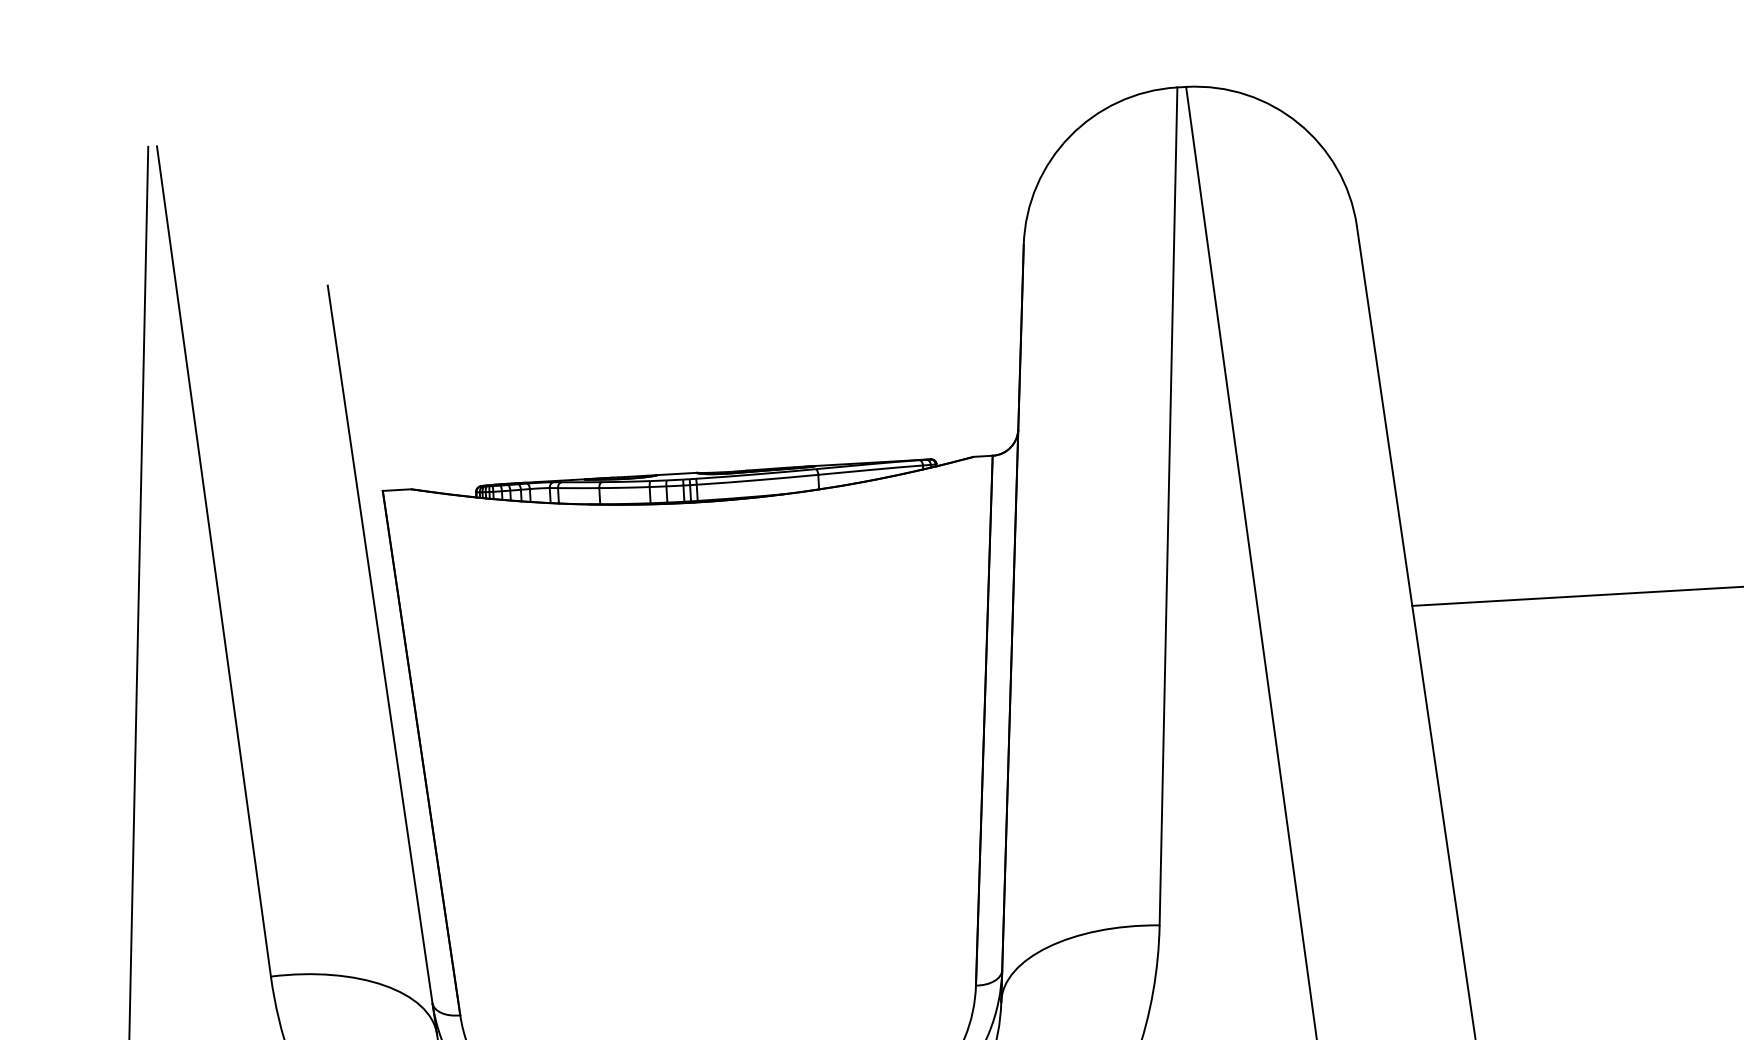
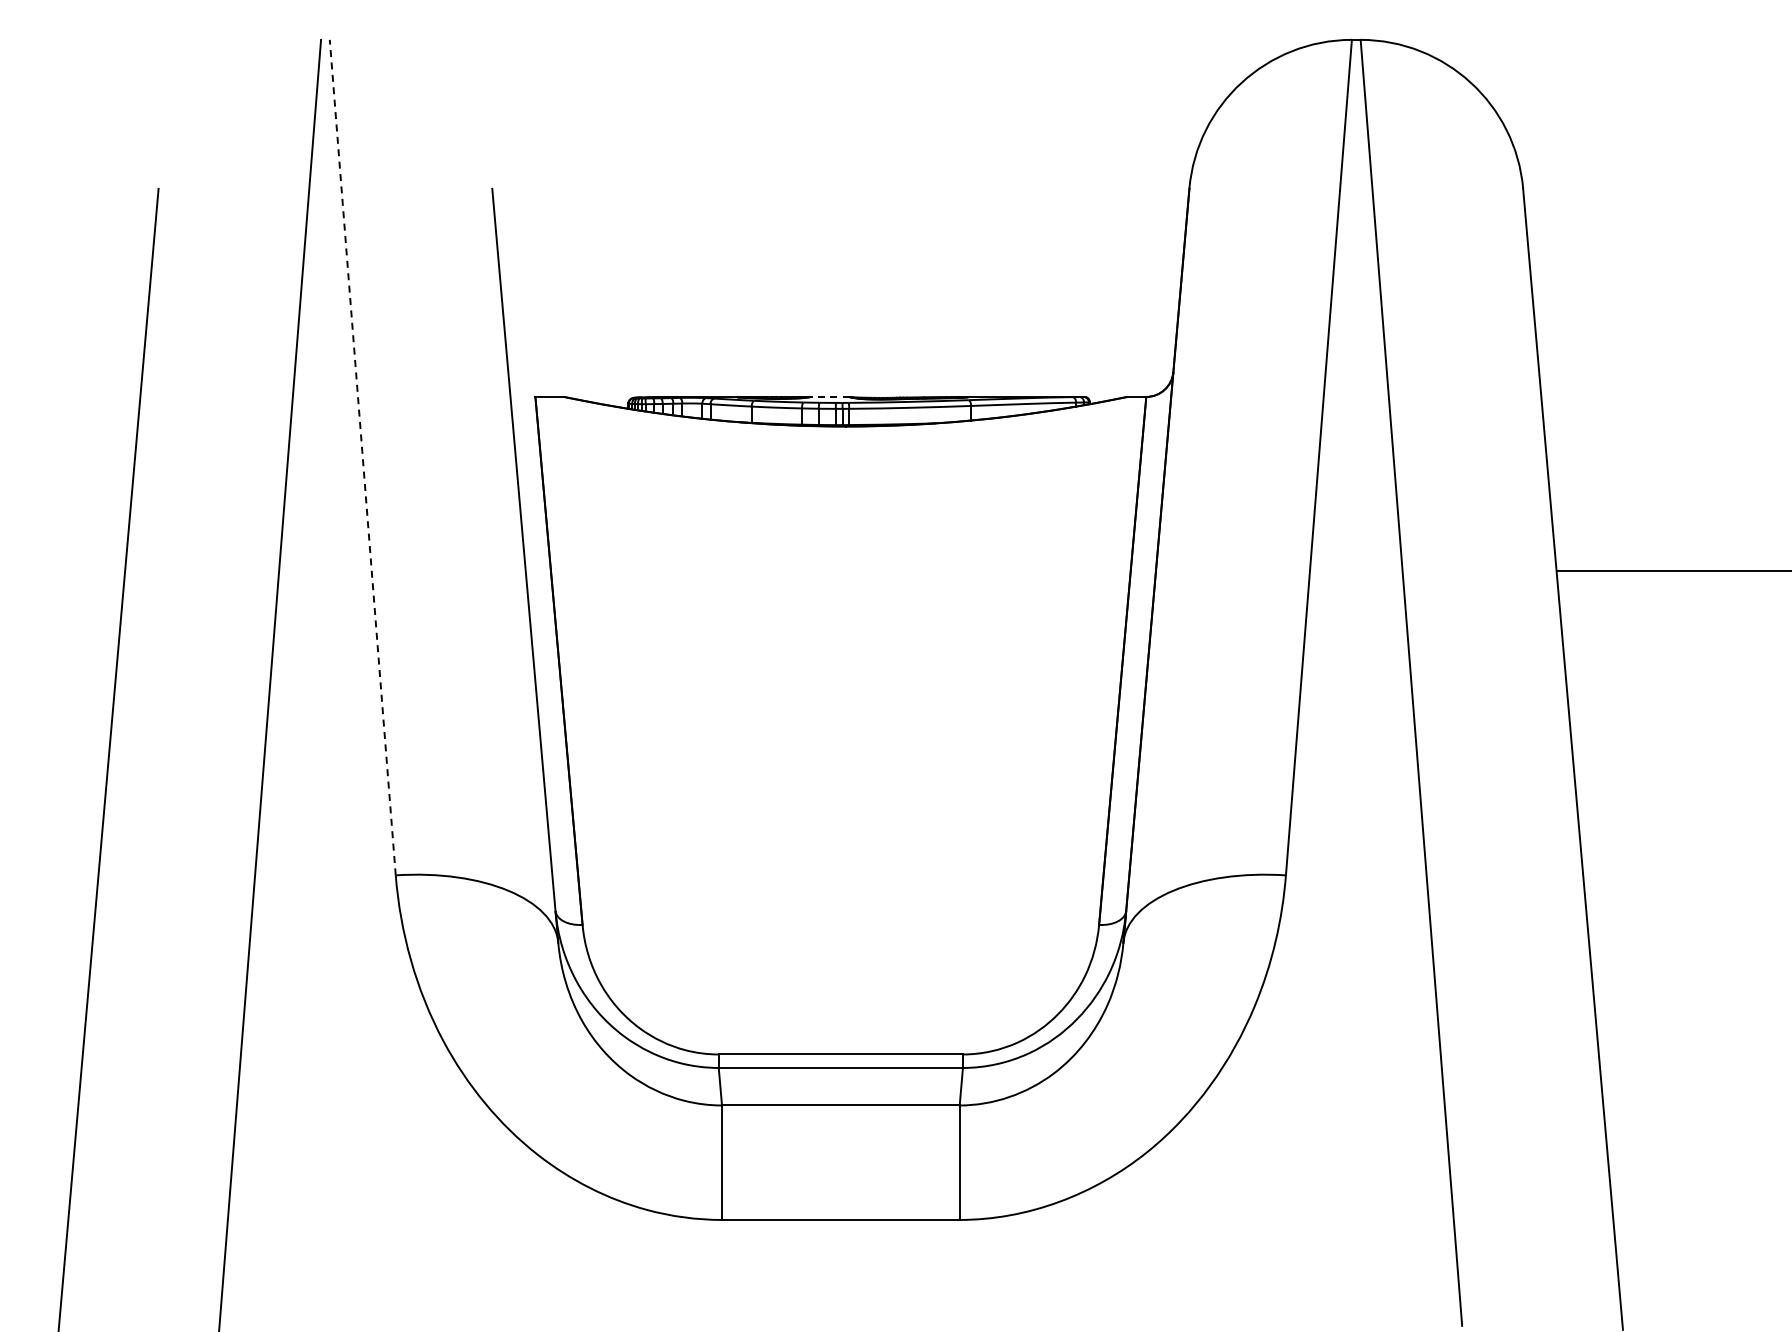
line: (676, 473) -> (829, 396), solid -> dashed
line: (213, 561) -> (362, 457), solid -> dashed

